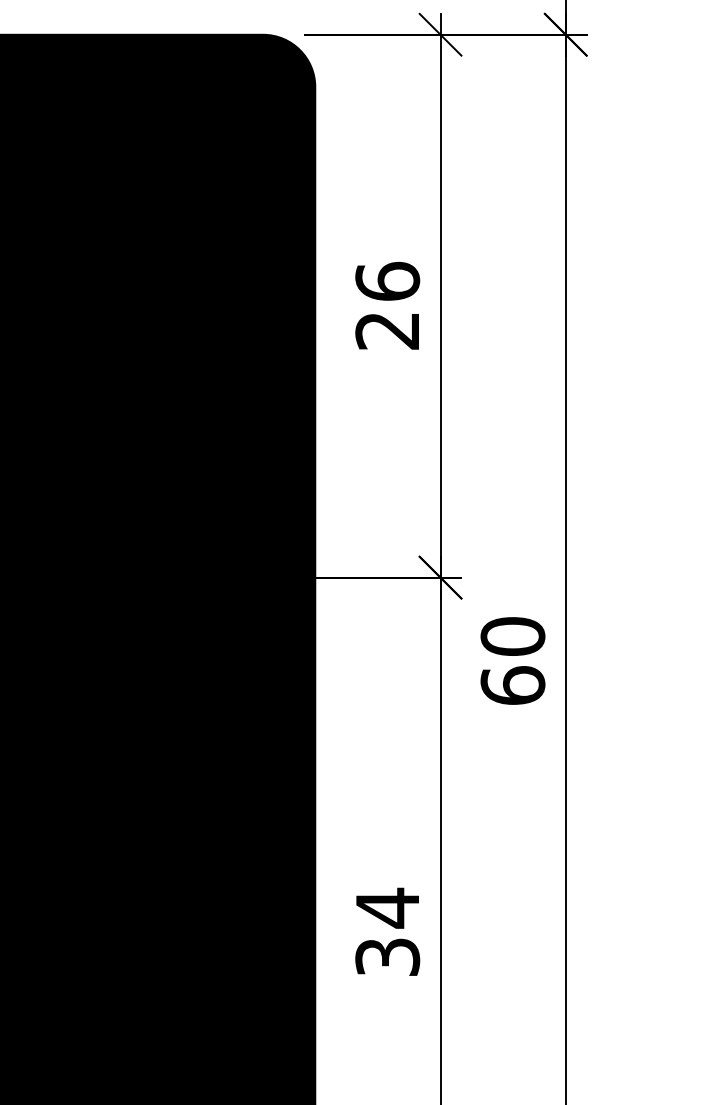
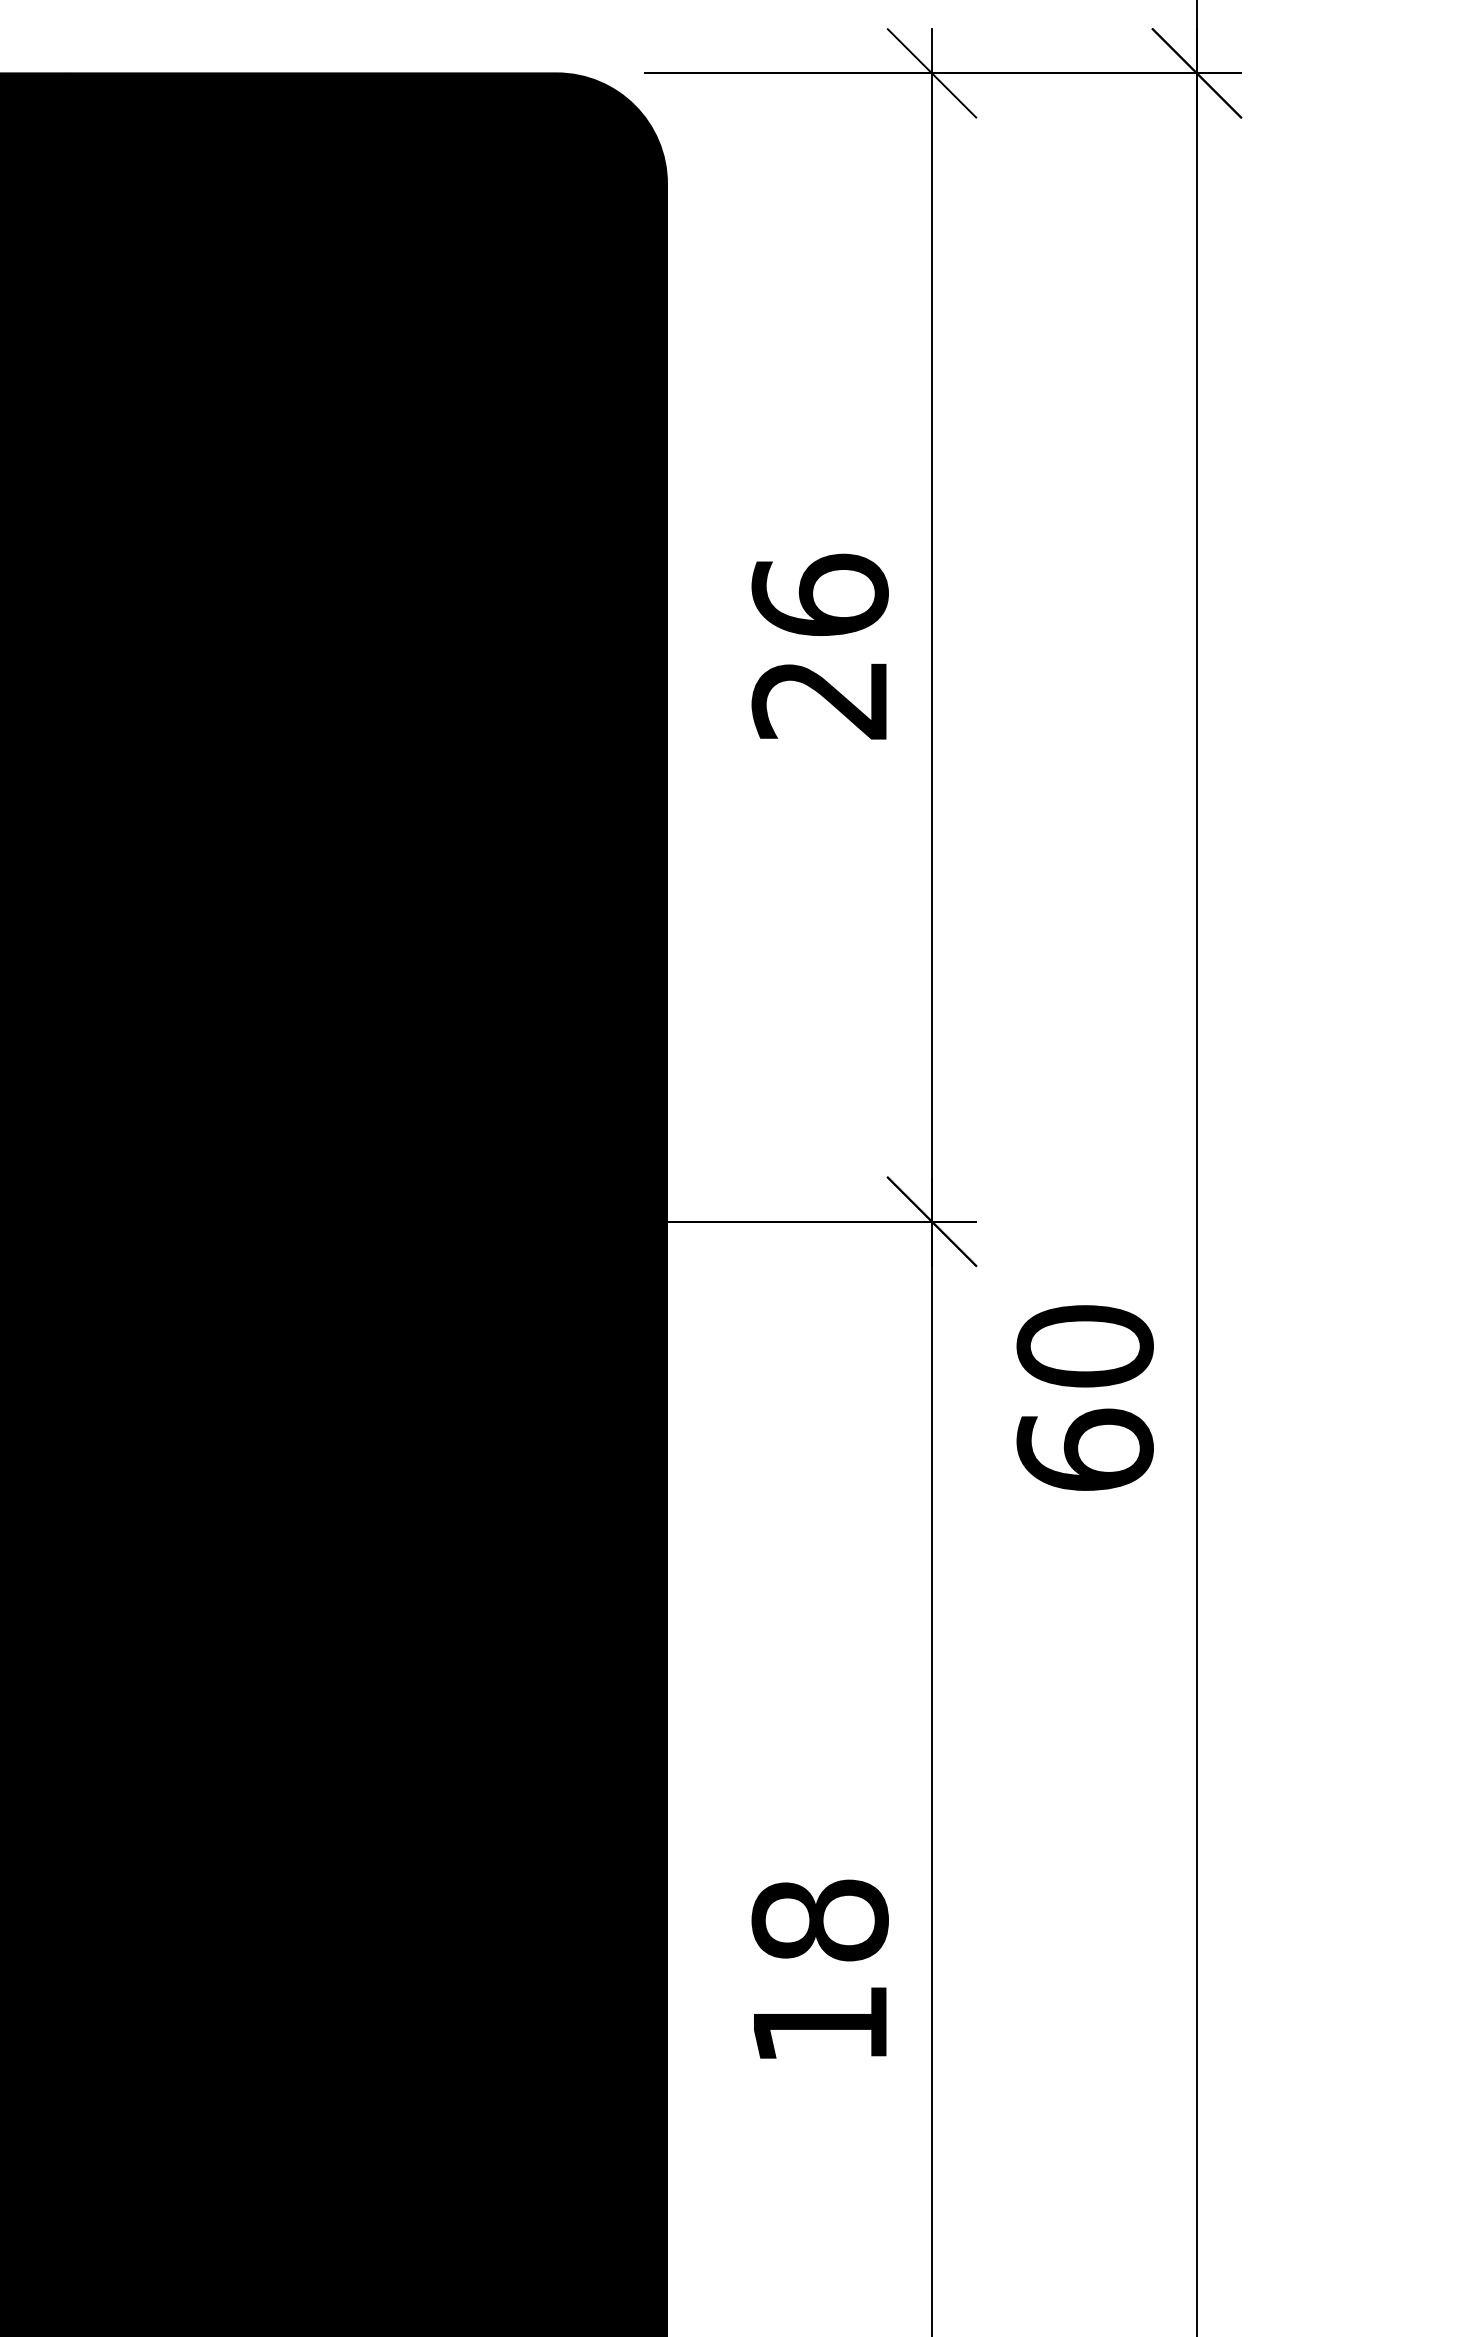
text: (387, 931) -> (819, 1970), 34 -> 18

